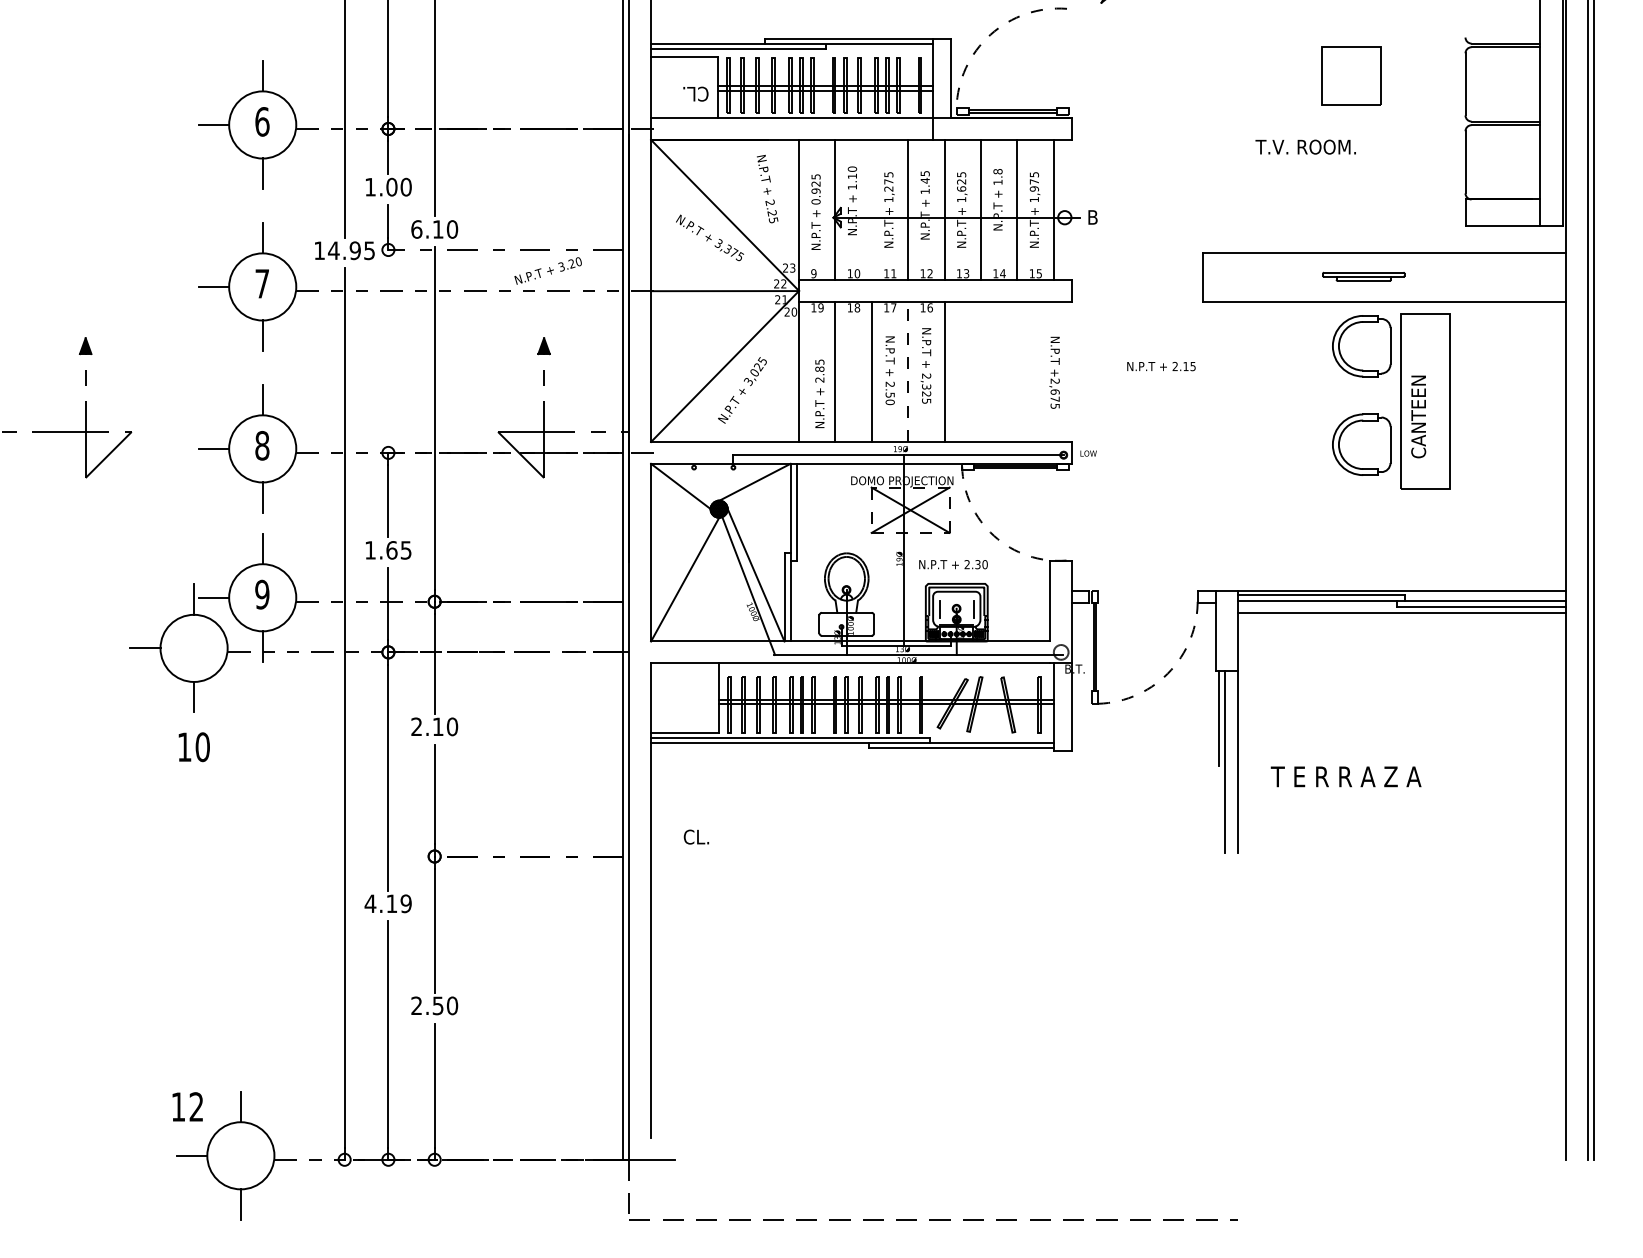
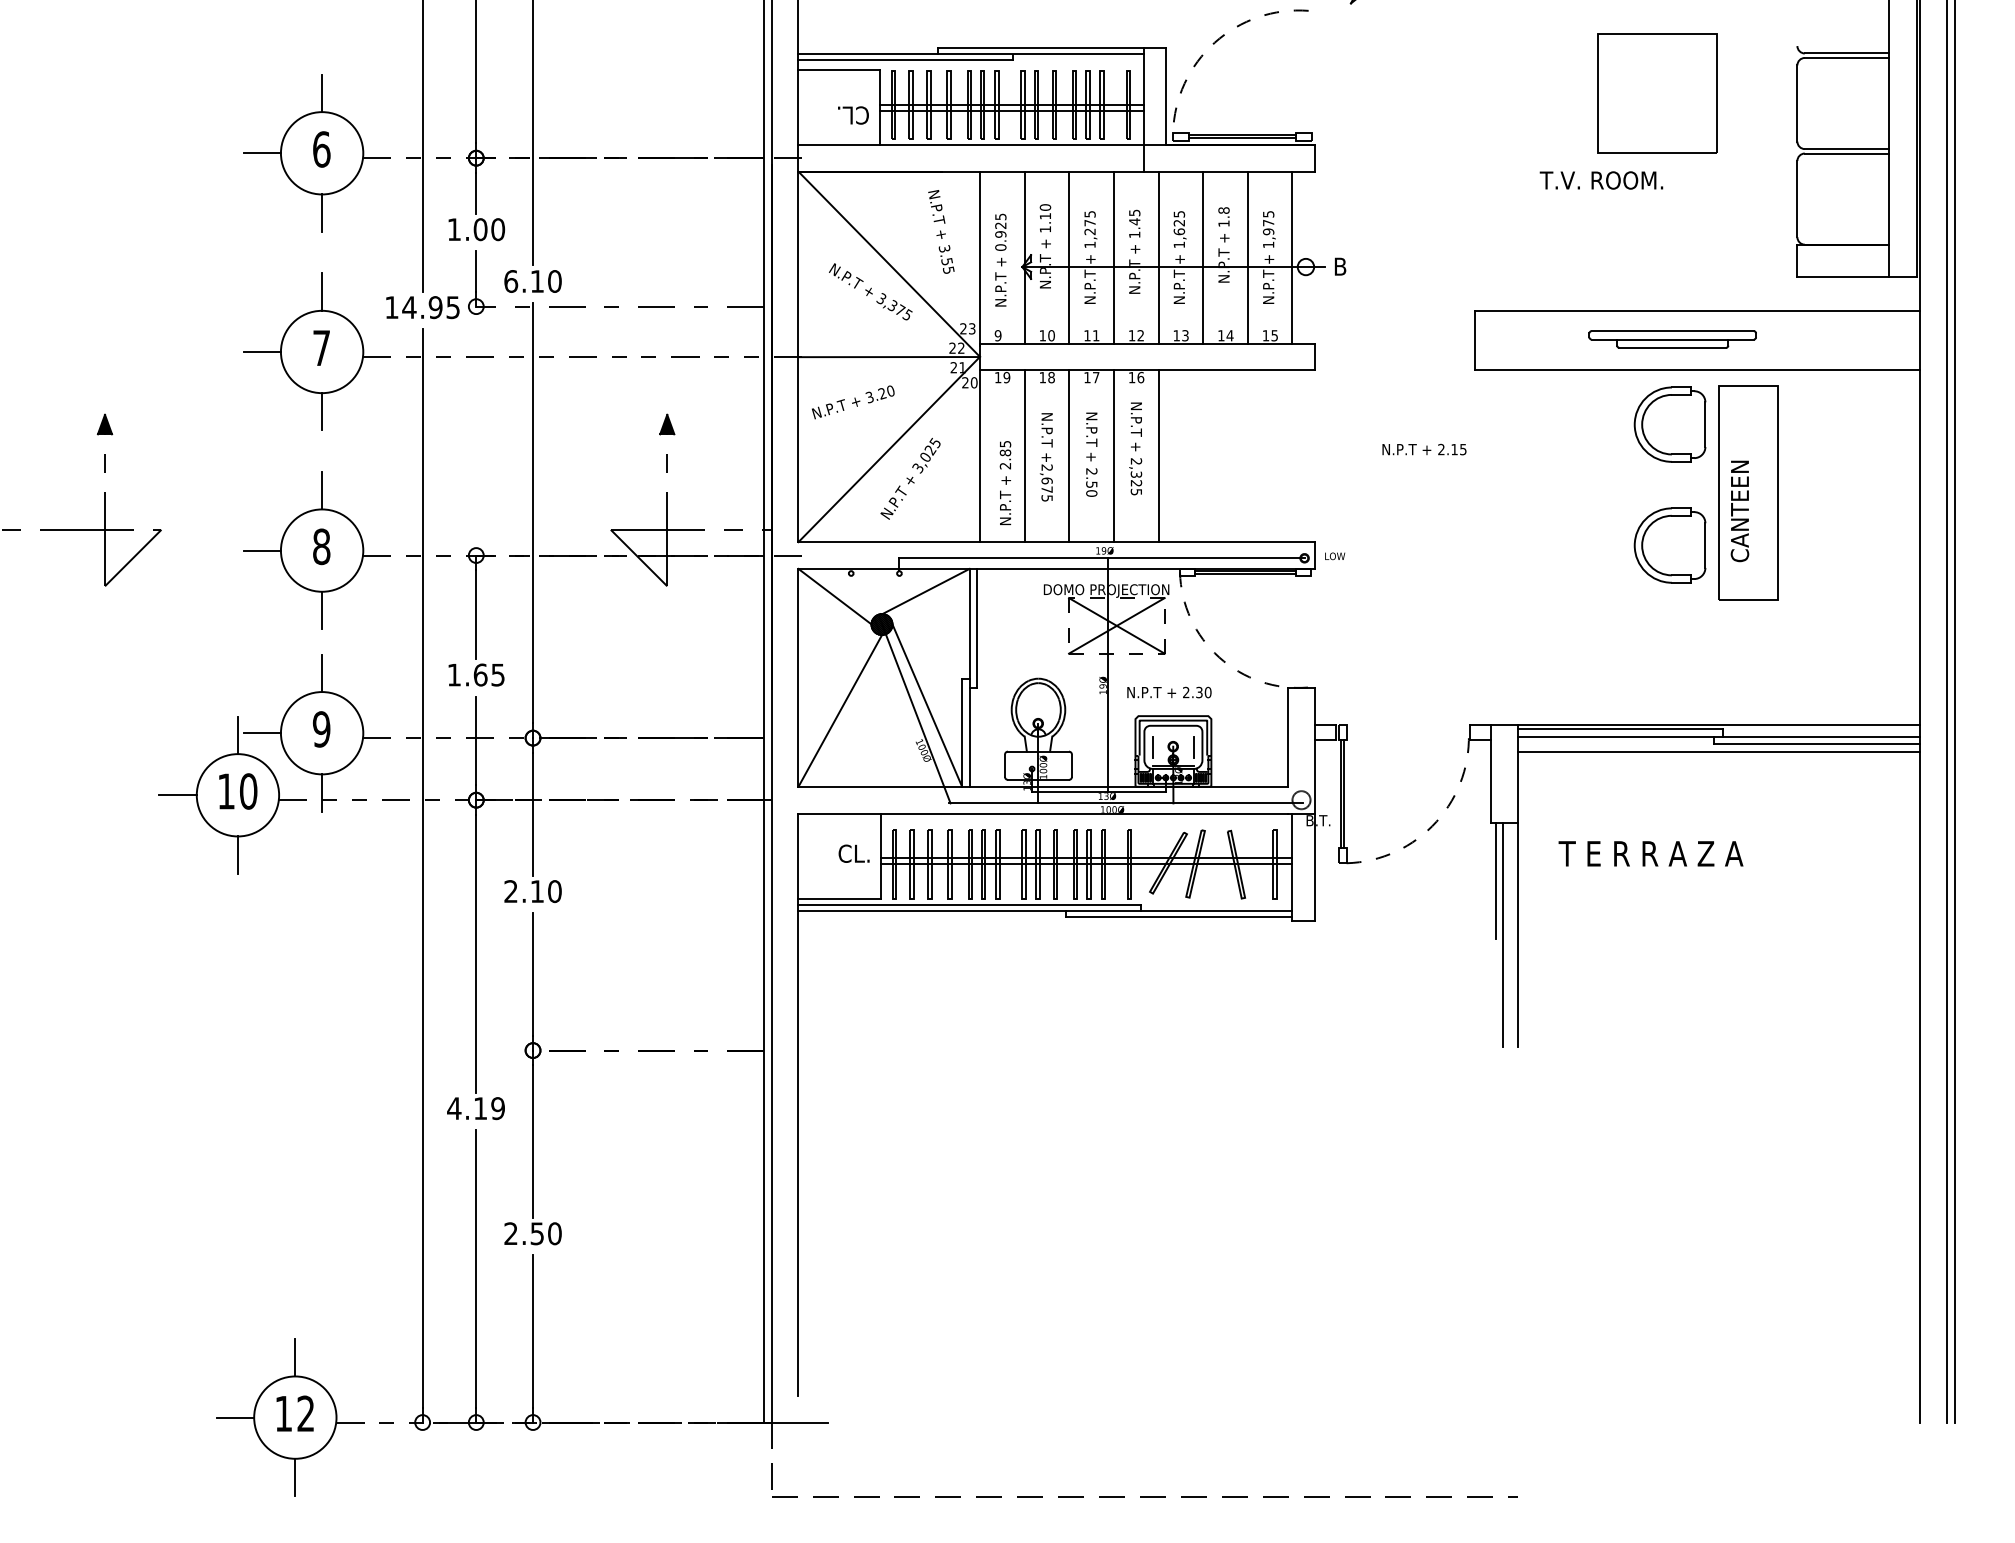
part: (1351, 76) -> (1657, 93), size x1.67
text: (770, 207) -> (945, 254), 2.25 -> 3.55
line: (872, 209) -> (1069, 257), added
text: (548, 271) -> (853, 402), moved
part: (1363, 276) -> (1672, 339), size x1.67
line: (907, 372) -> (1113, 456), dashed -> solid
text: (1053, 372) -> (1045, 457), moved
text: (194, 747) -> (238, 791), moved
text: (1345, 776) -> (1650, 853), moved
text: (695, 836) -> (853, 853), moved
text: (187, 1106) -> (294, 1413), moved

